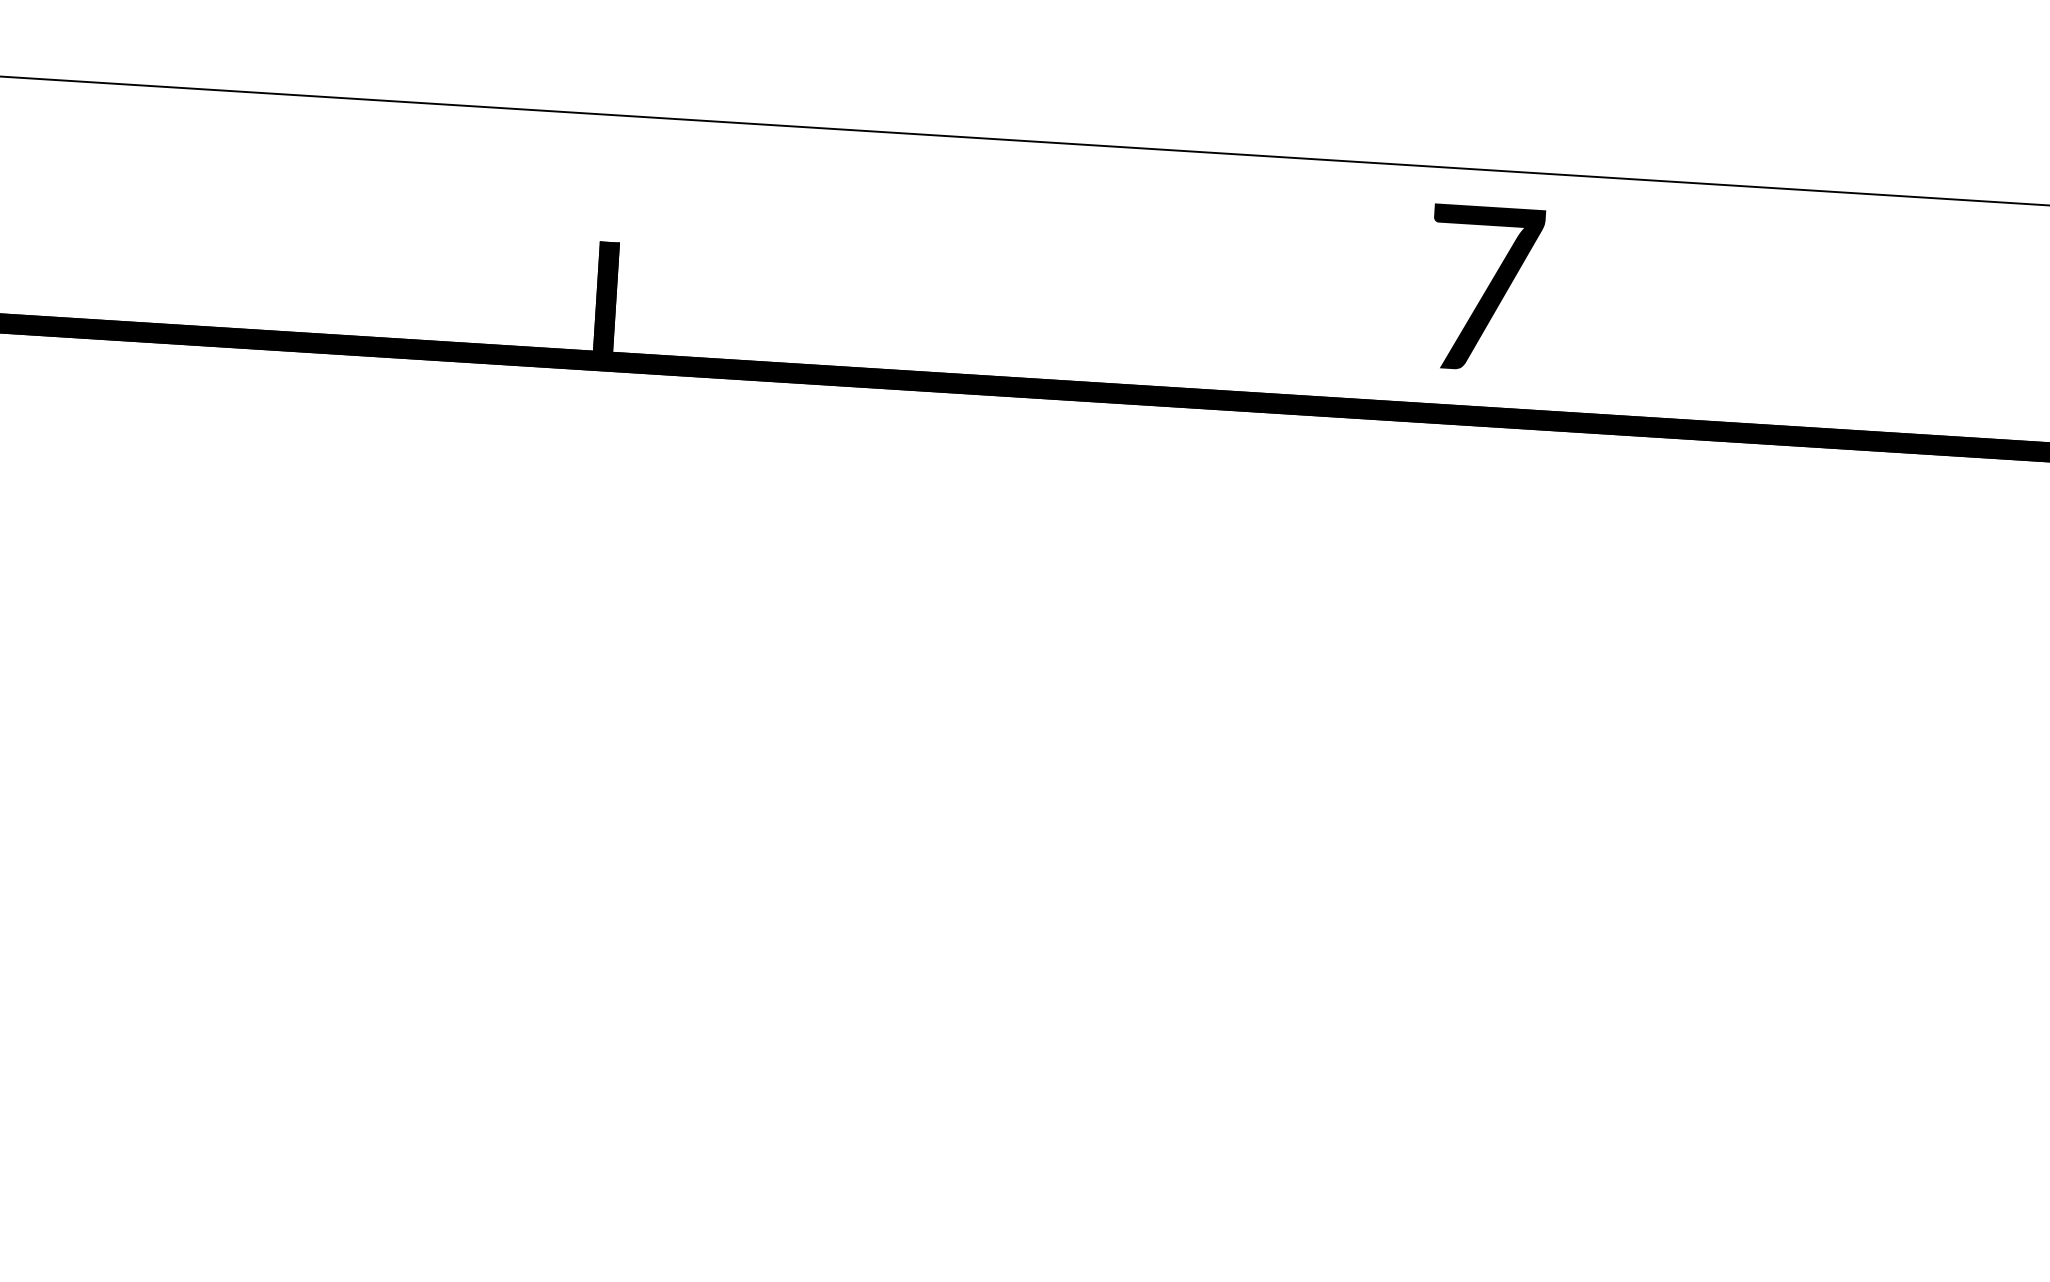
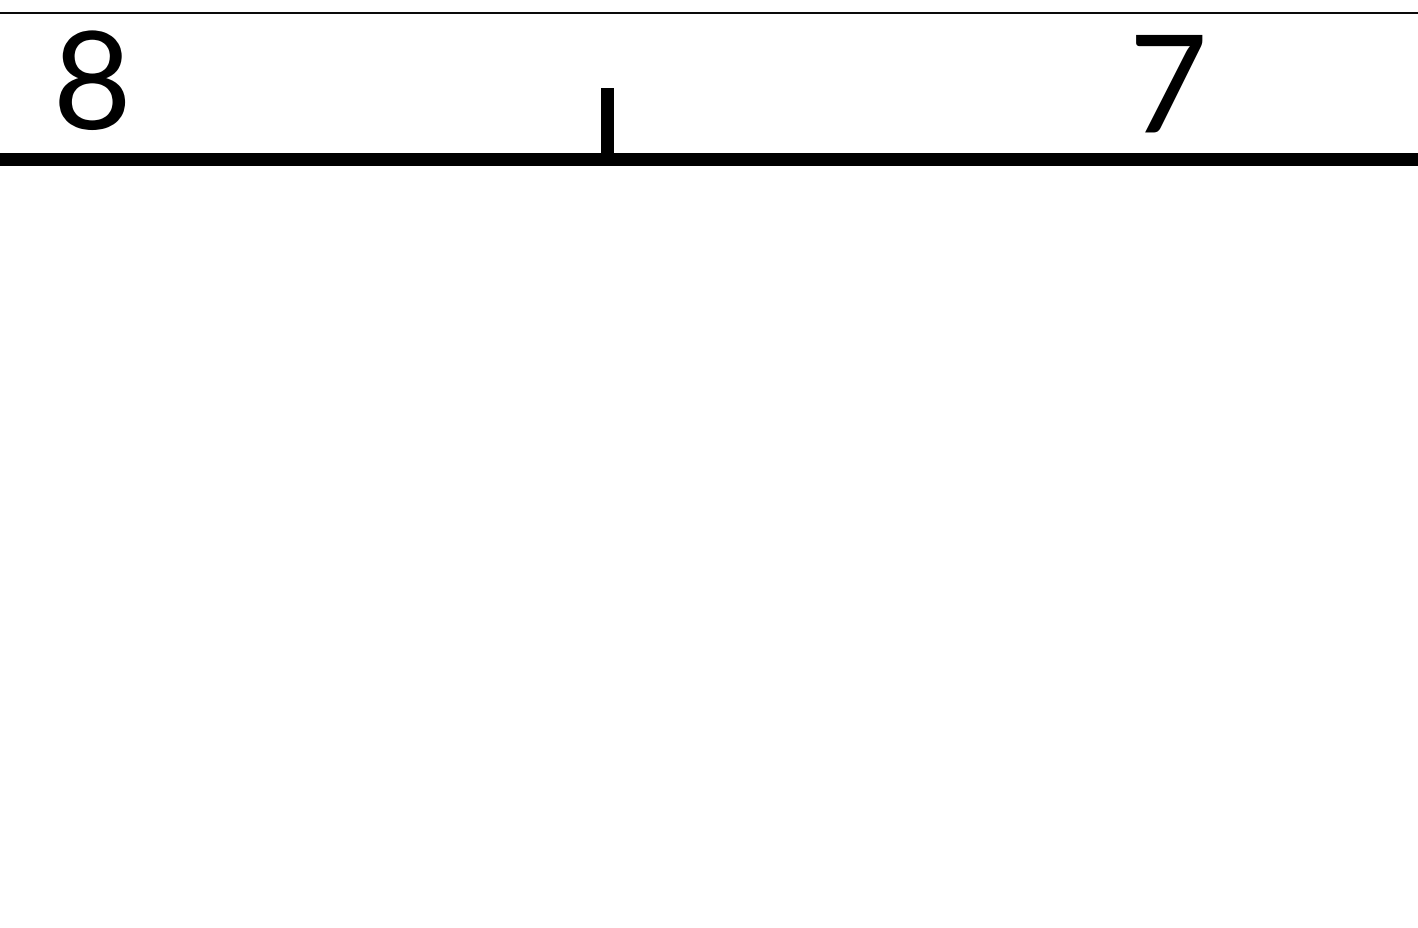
text: (1485, 288) -> (1169, 83), moved

